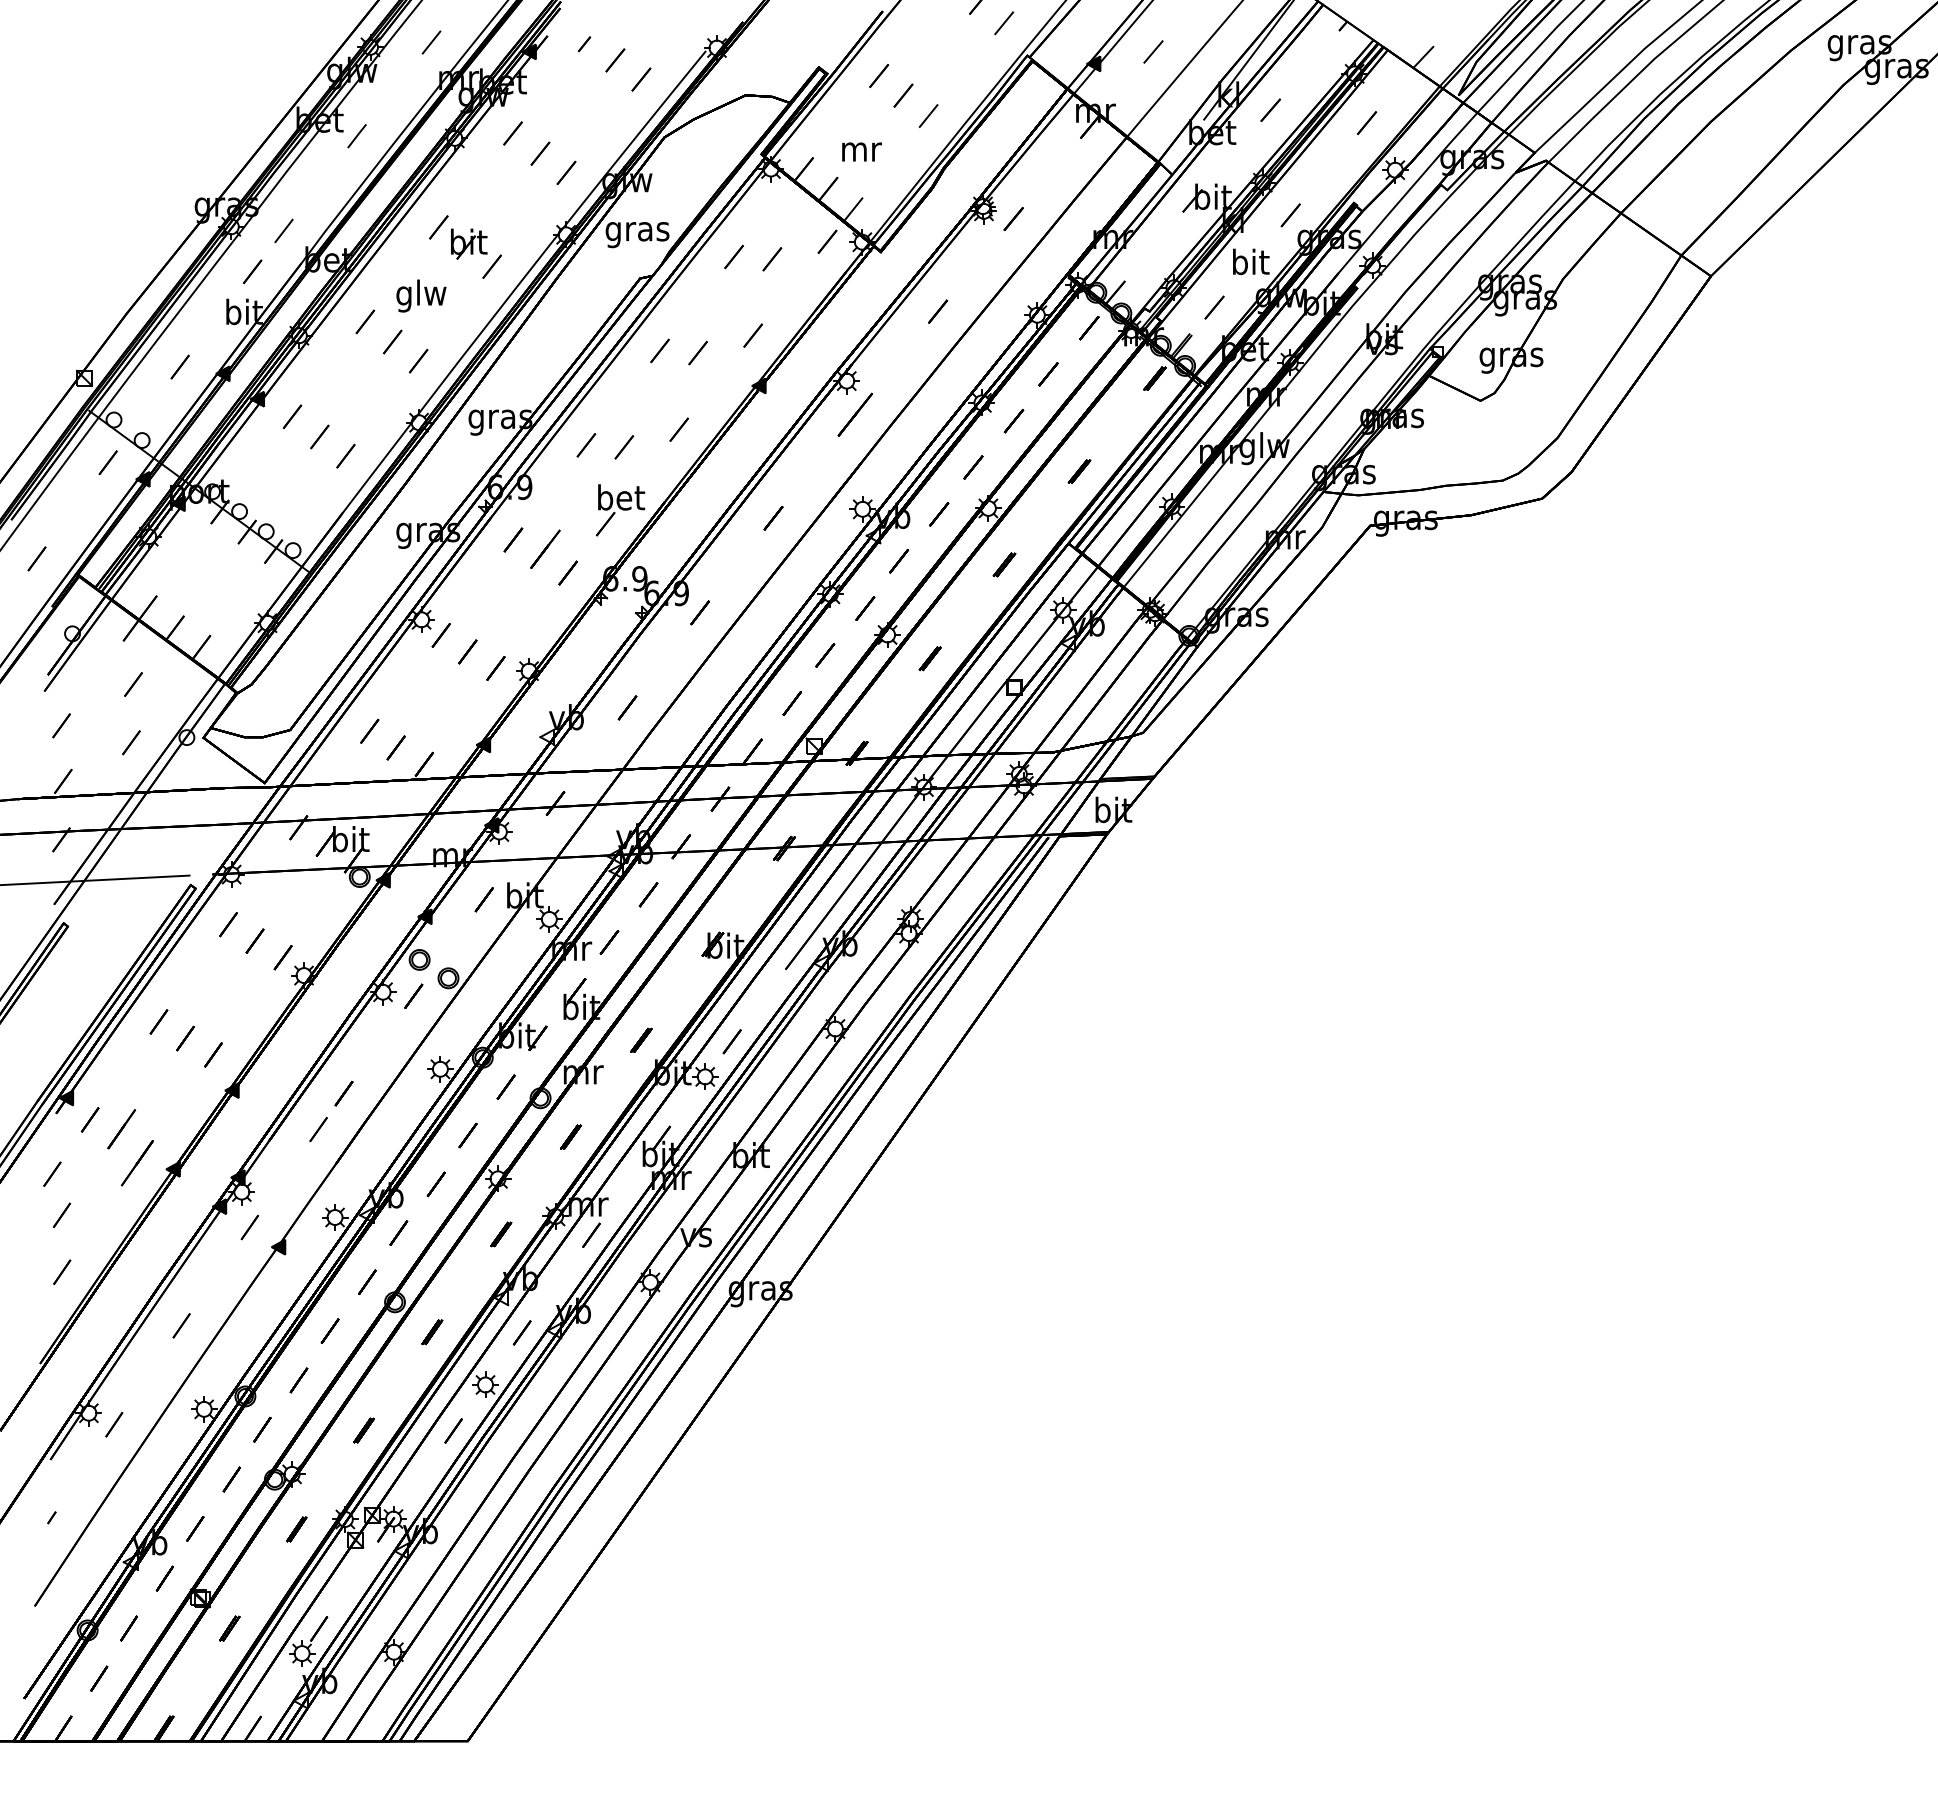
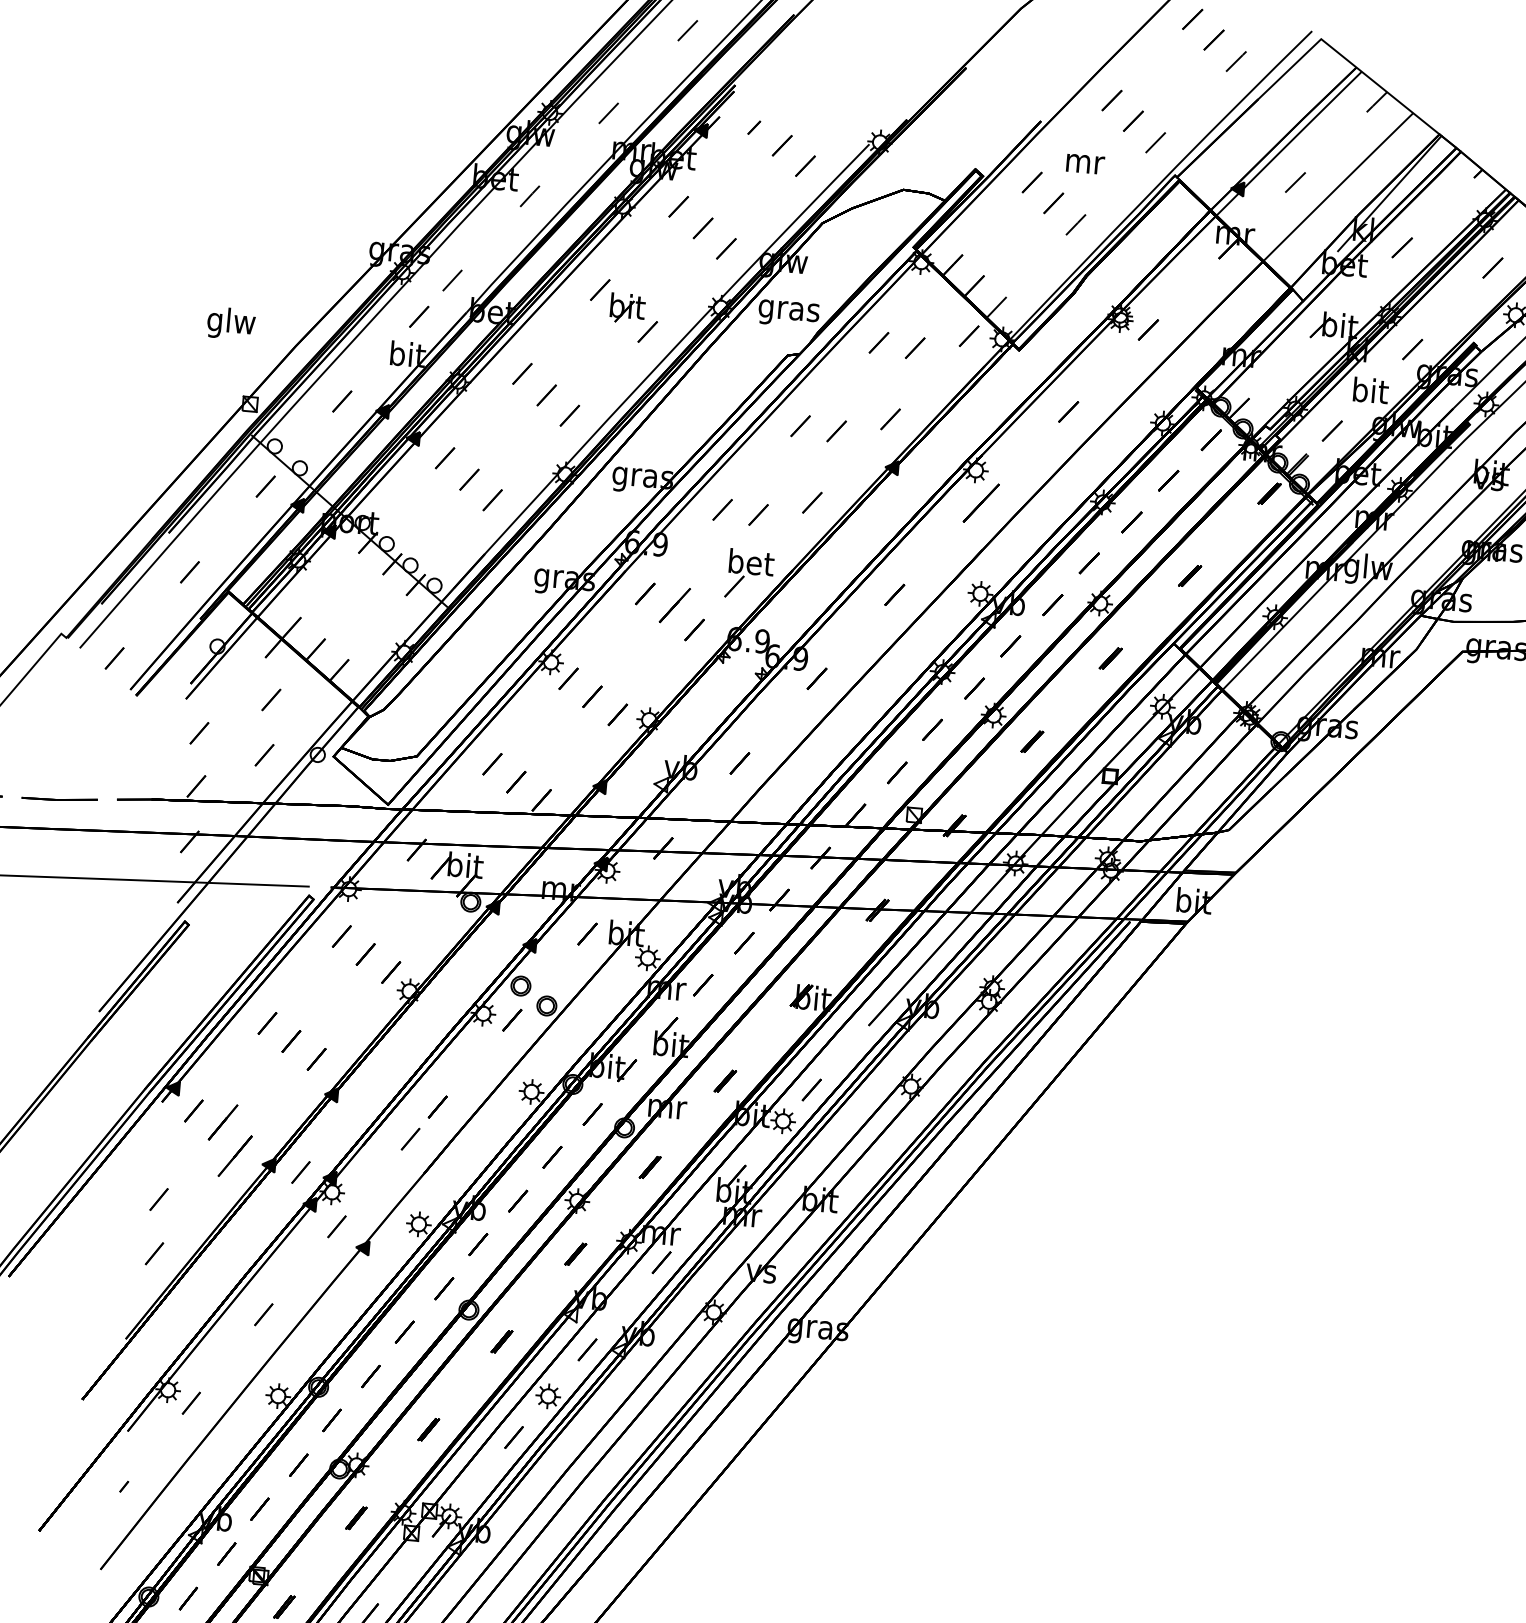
text: (861, 151) -> (1085, 163), moved
text: (421, 295) -> (231, 323), moved
line: (52, 1173) -> (301, 1171), moved

